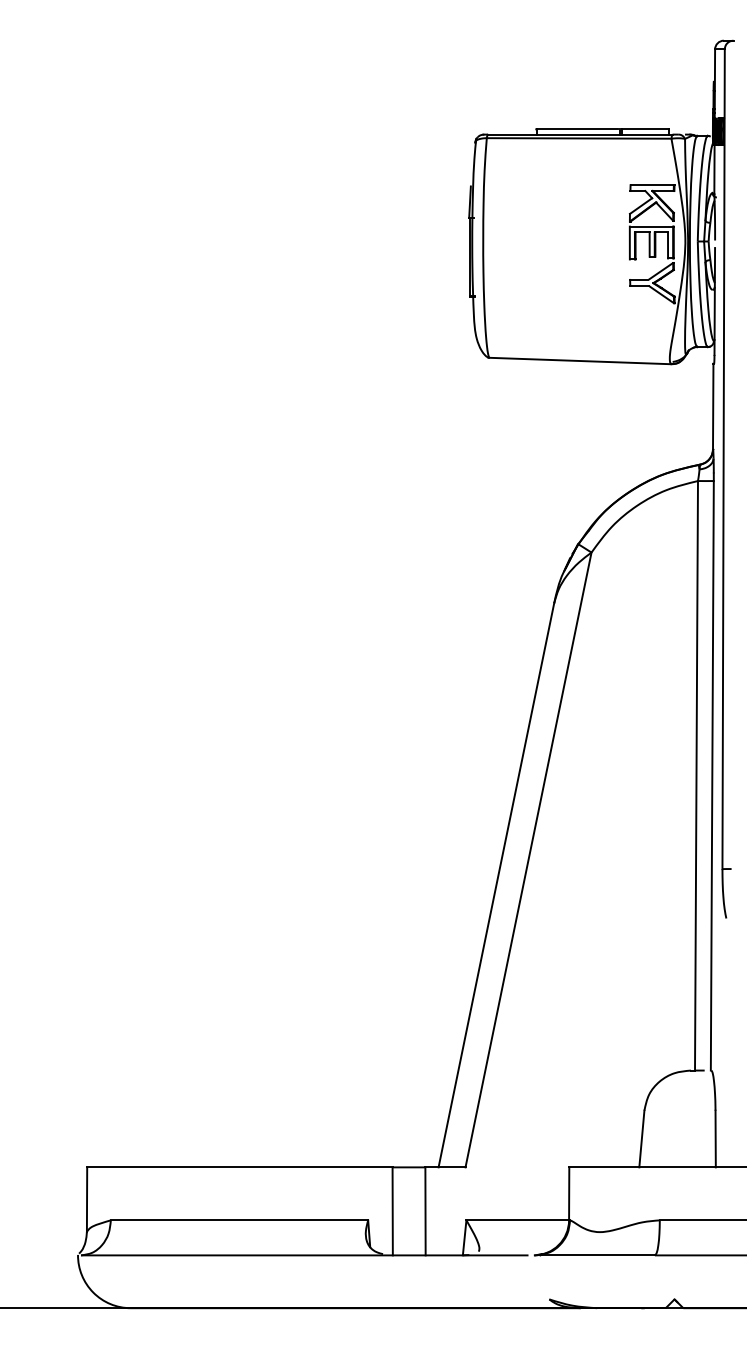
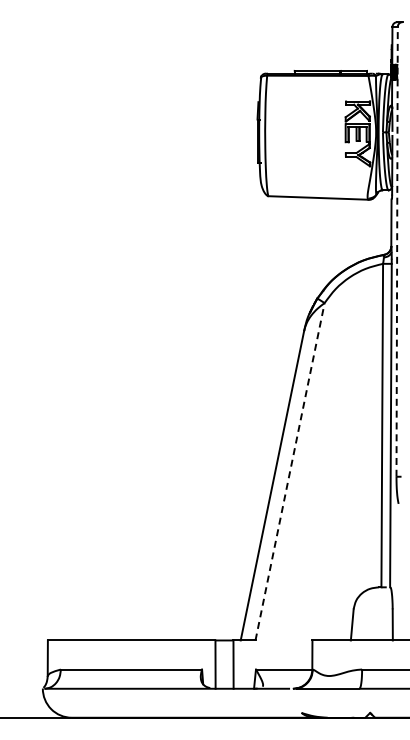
line: (724, 458) -> (397, 251), solid -> dashed
line: (529, 859) -> (290, 471), solid -> dashed

